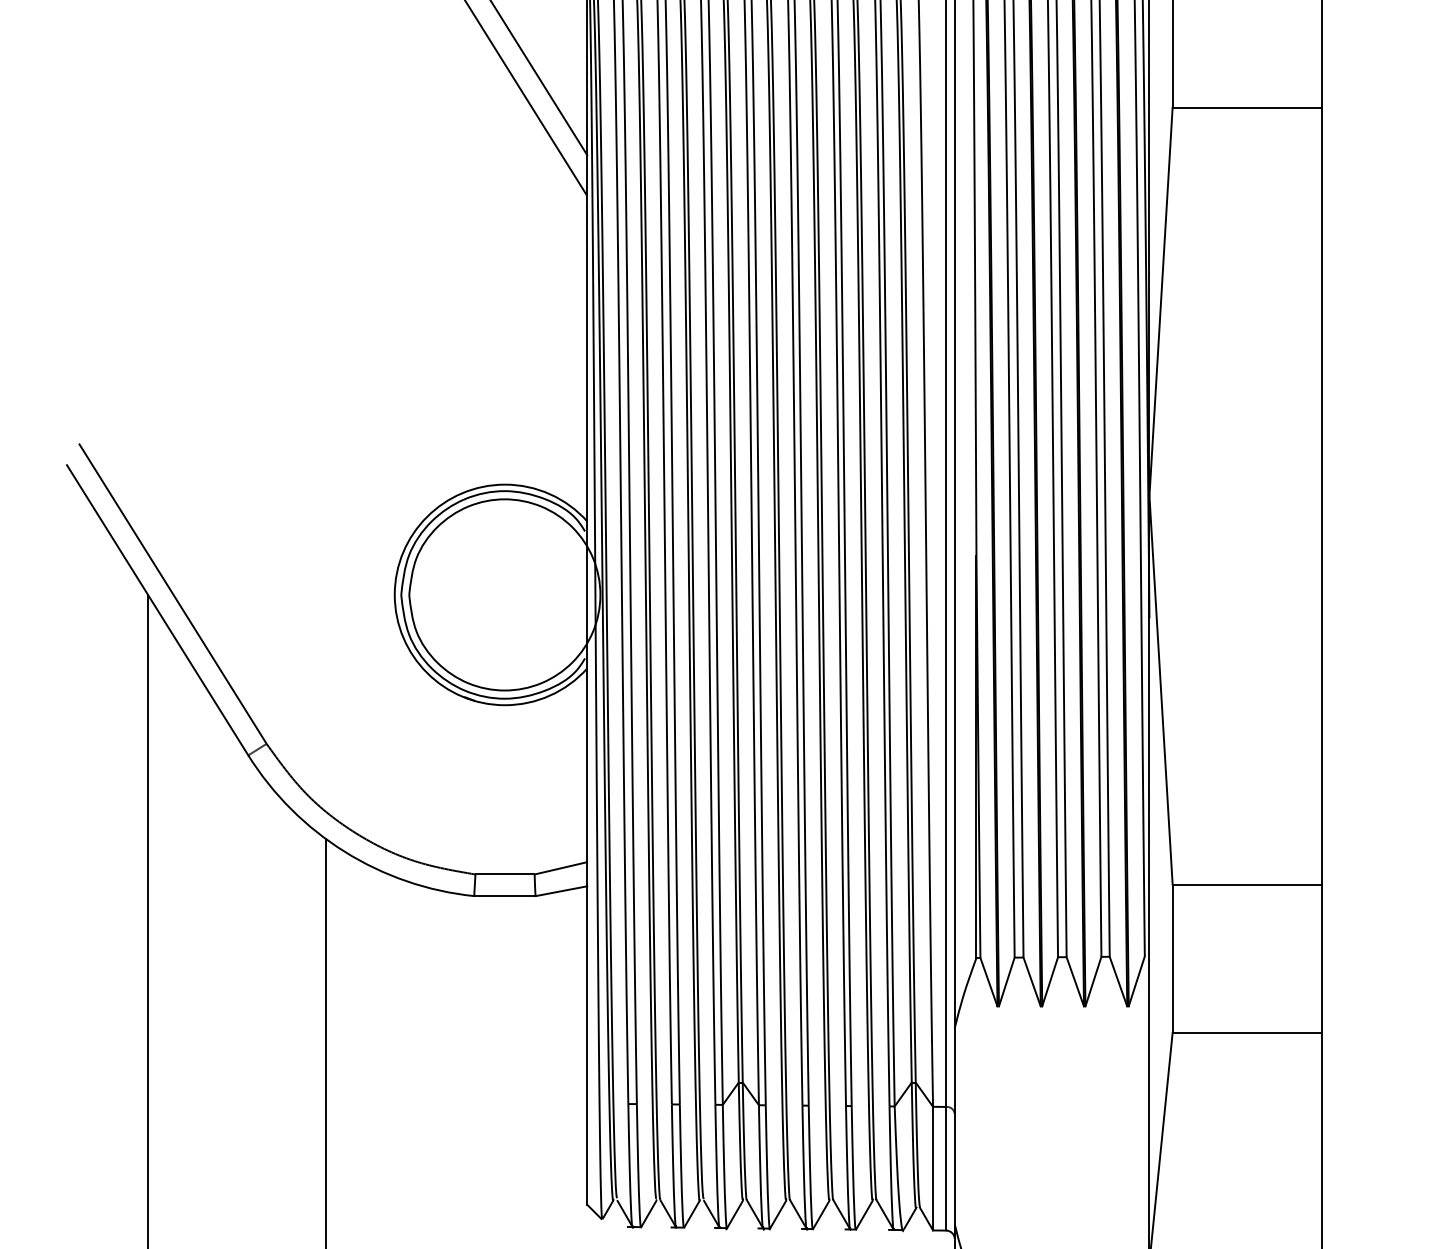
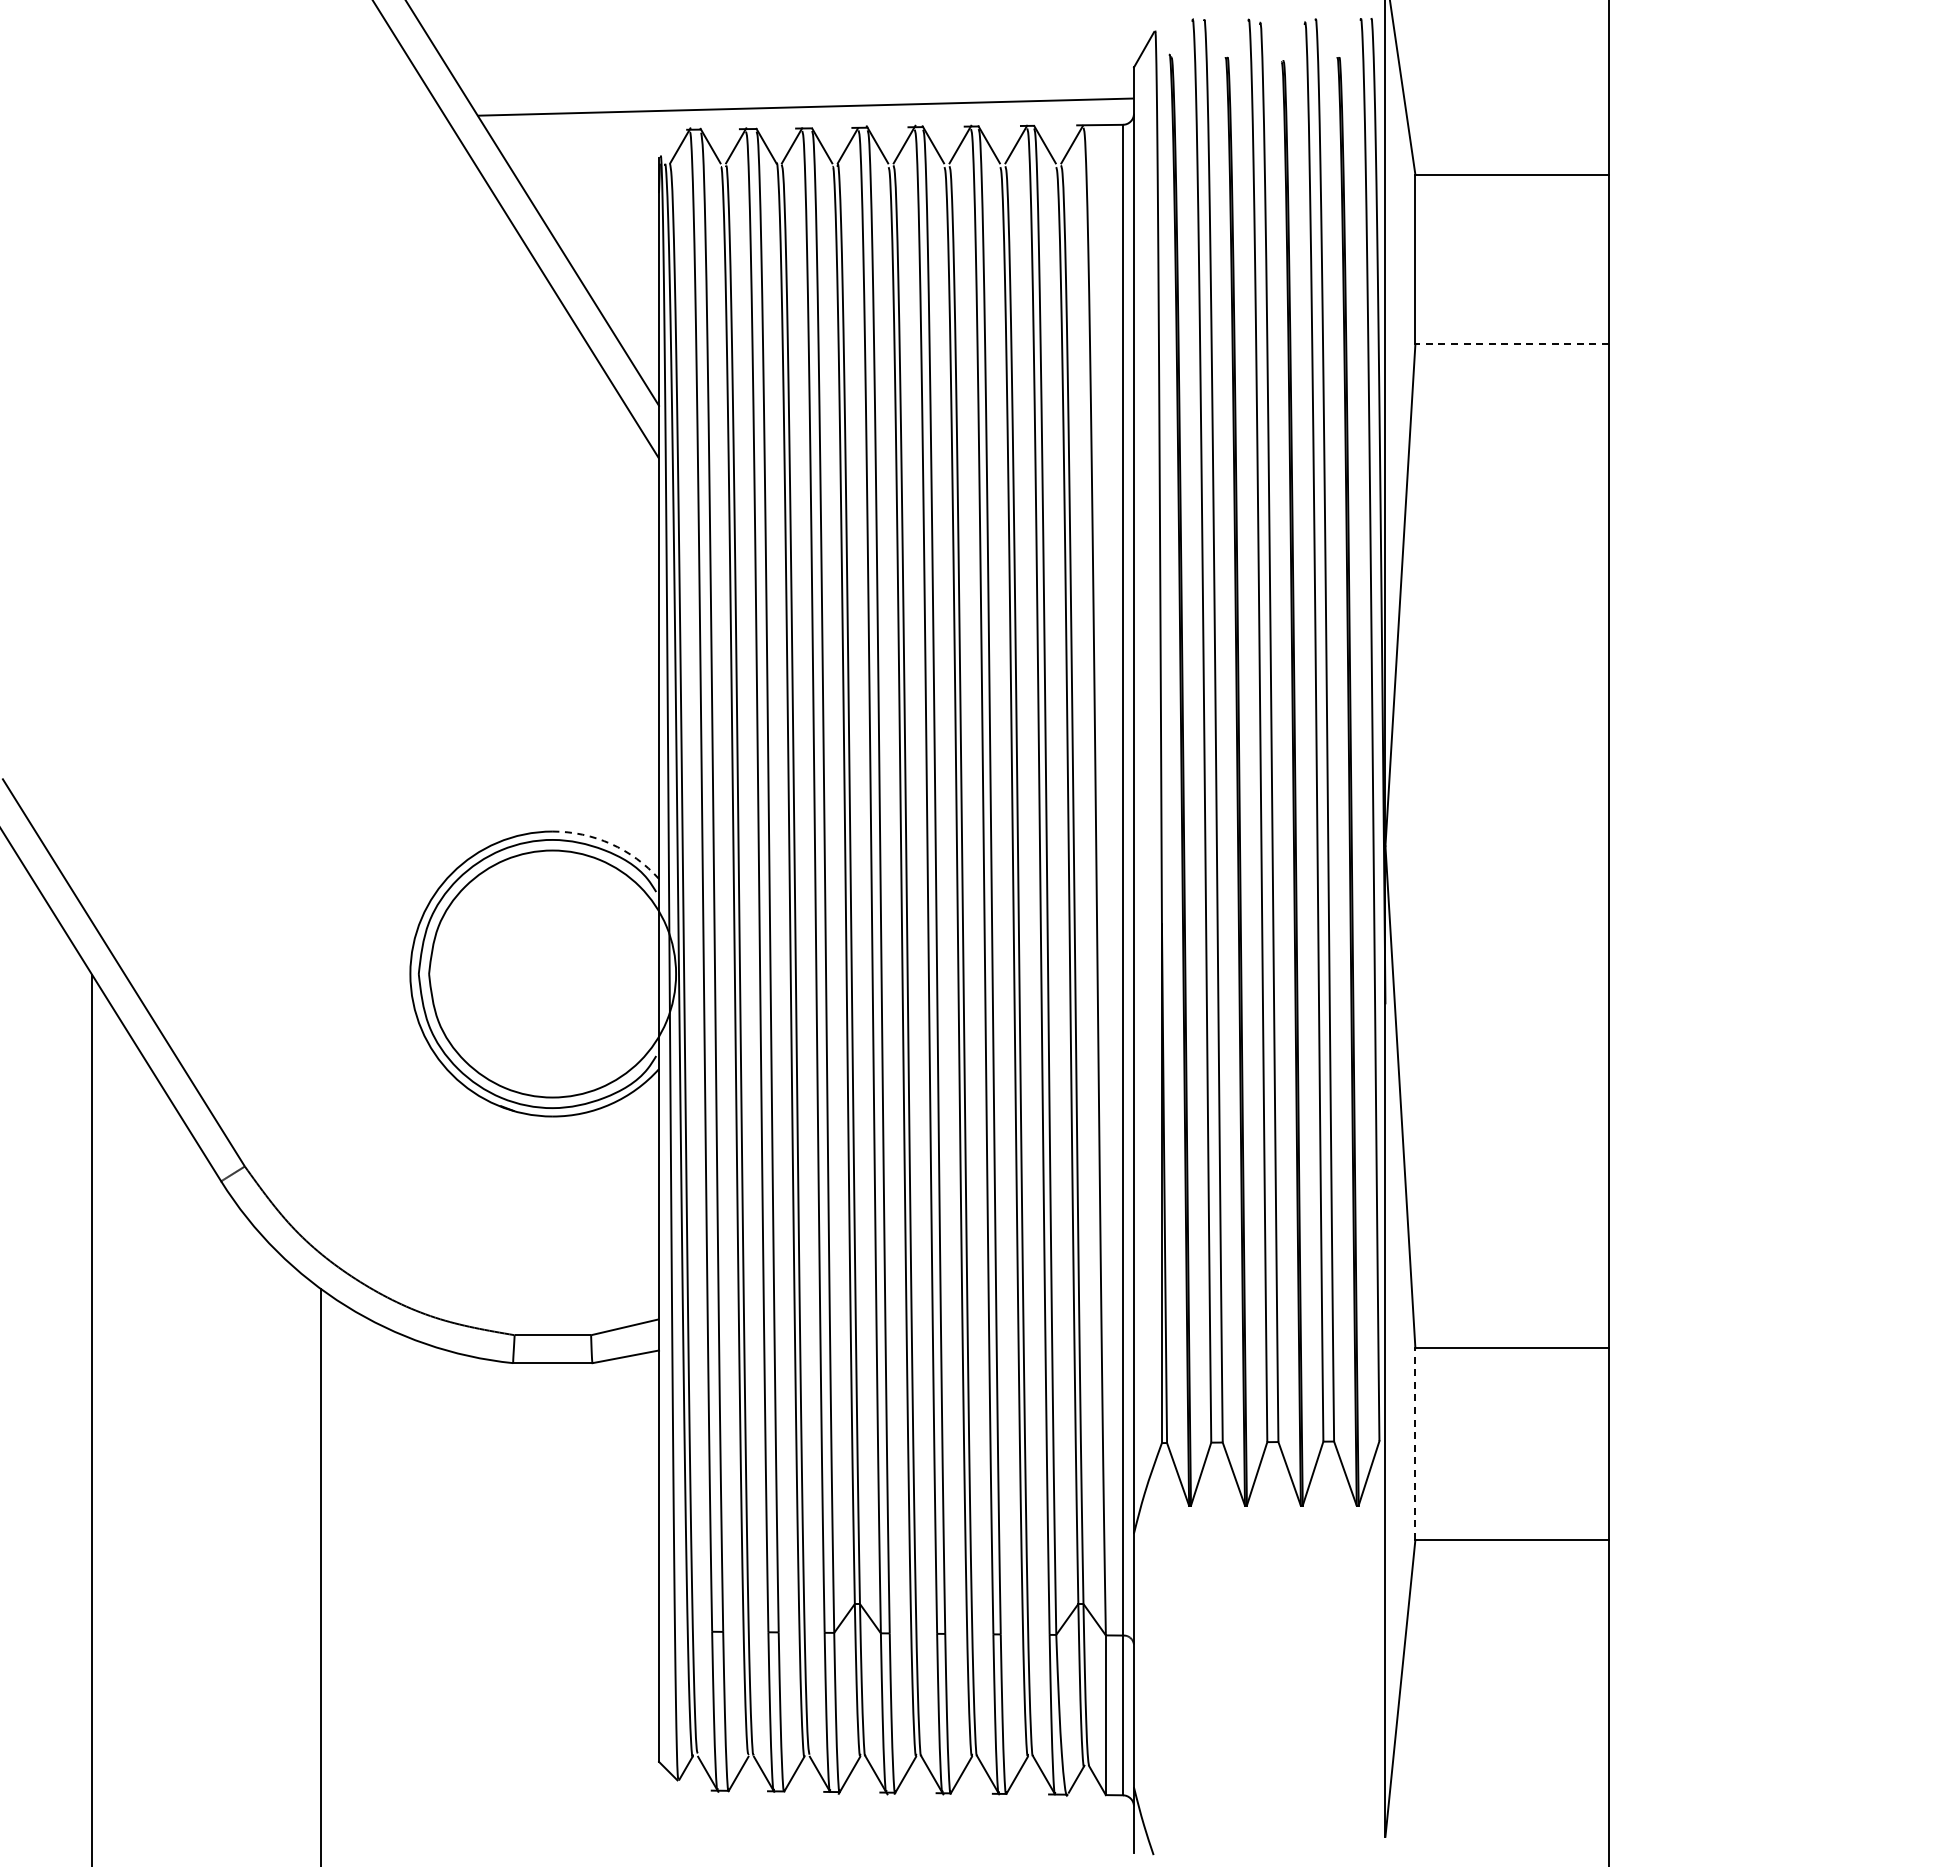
line: (1247, 107) -> (1512, 344), solid -> dashed
arc: (550, 493) -> (611, 843), solid -> dashed
line: (1172, 959) -> (1415, 1444), solid -> dashed

